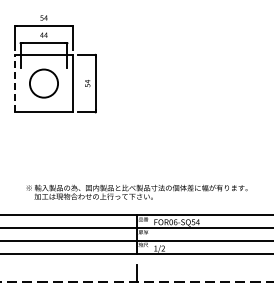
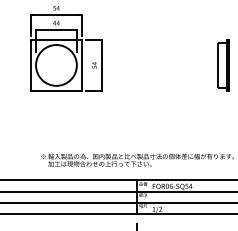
line: (15, 83) -> (31, 65), dashed -> solid
circle: (43, 83) -> (56, 65), size x1.67
part: (234, 83) -> (222, 65), added

